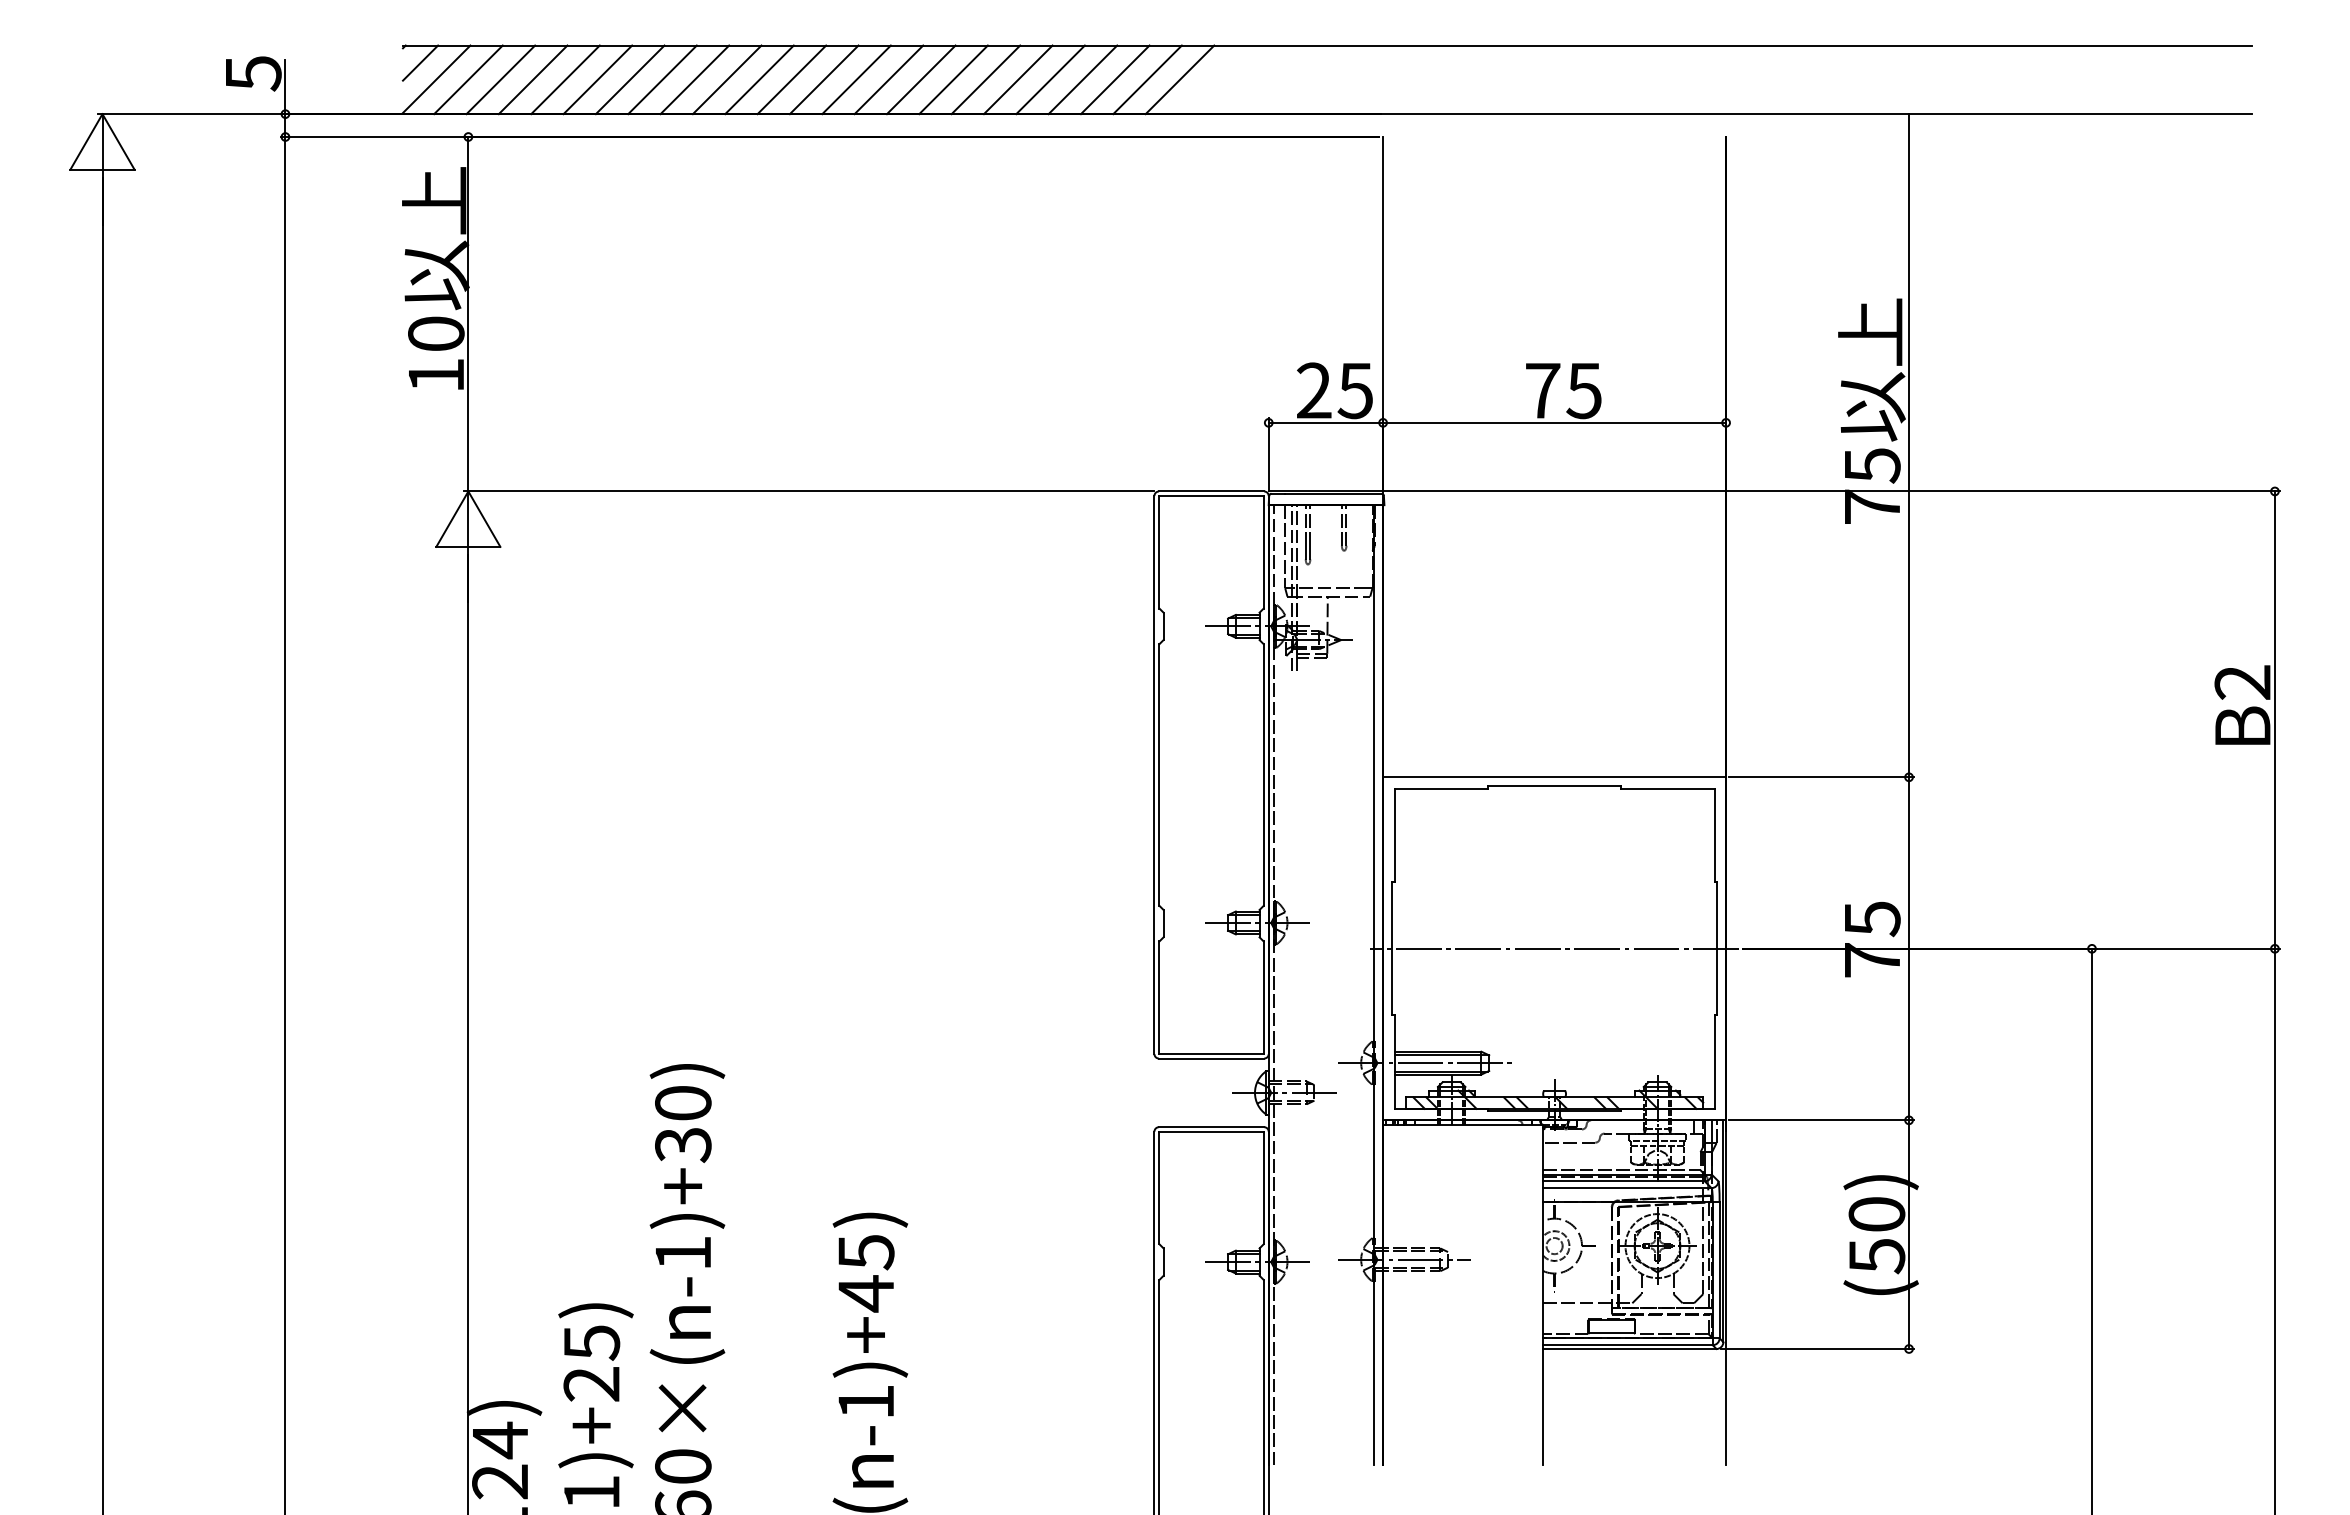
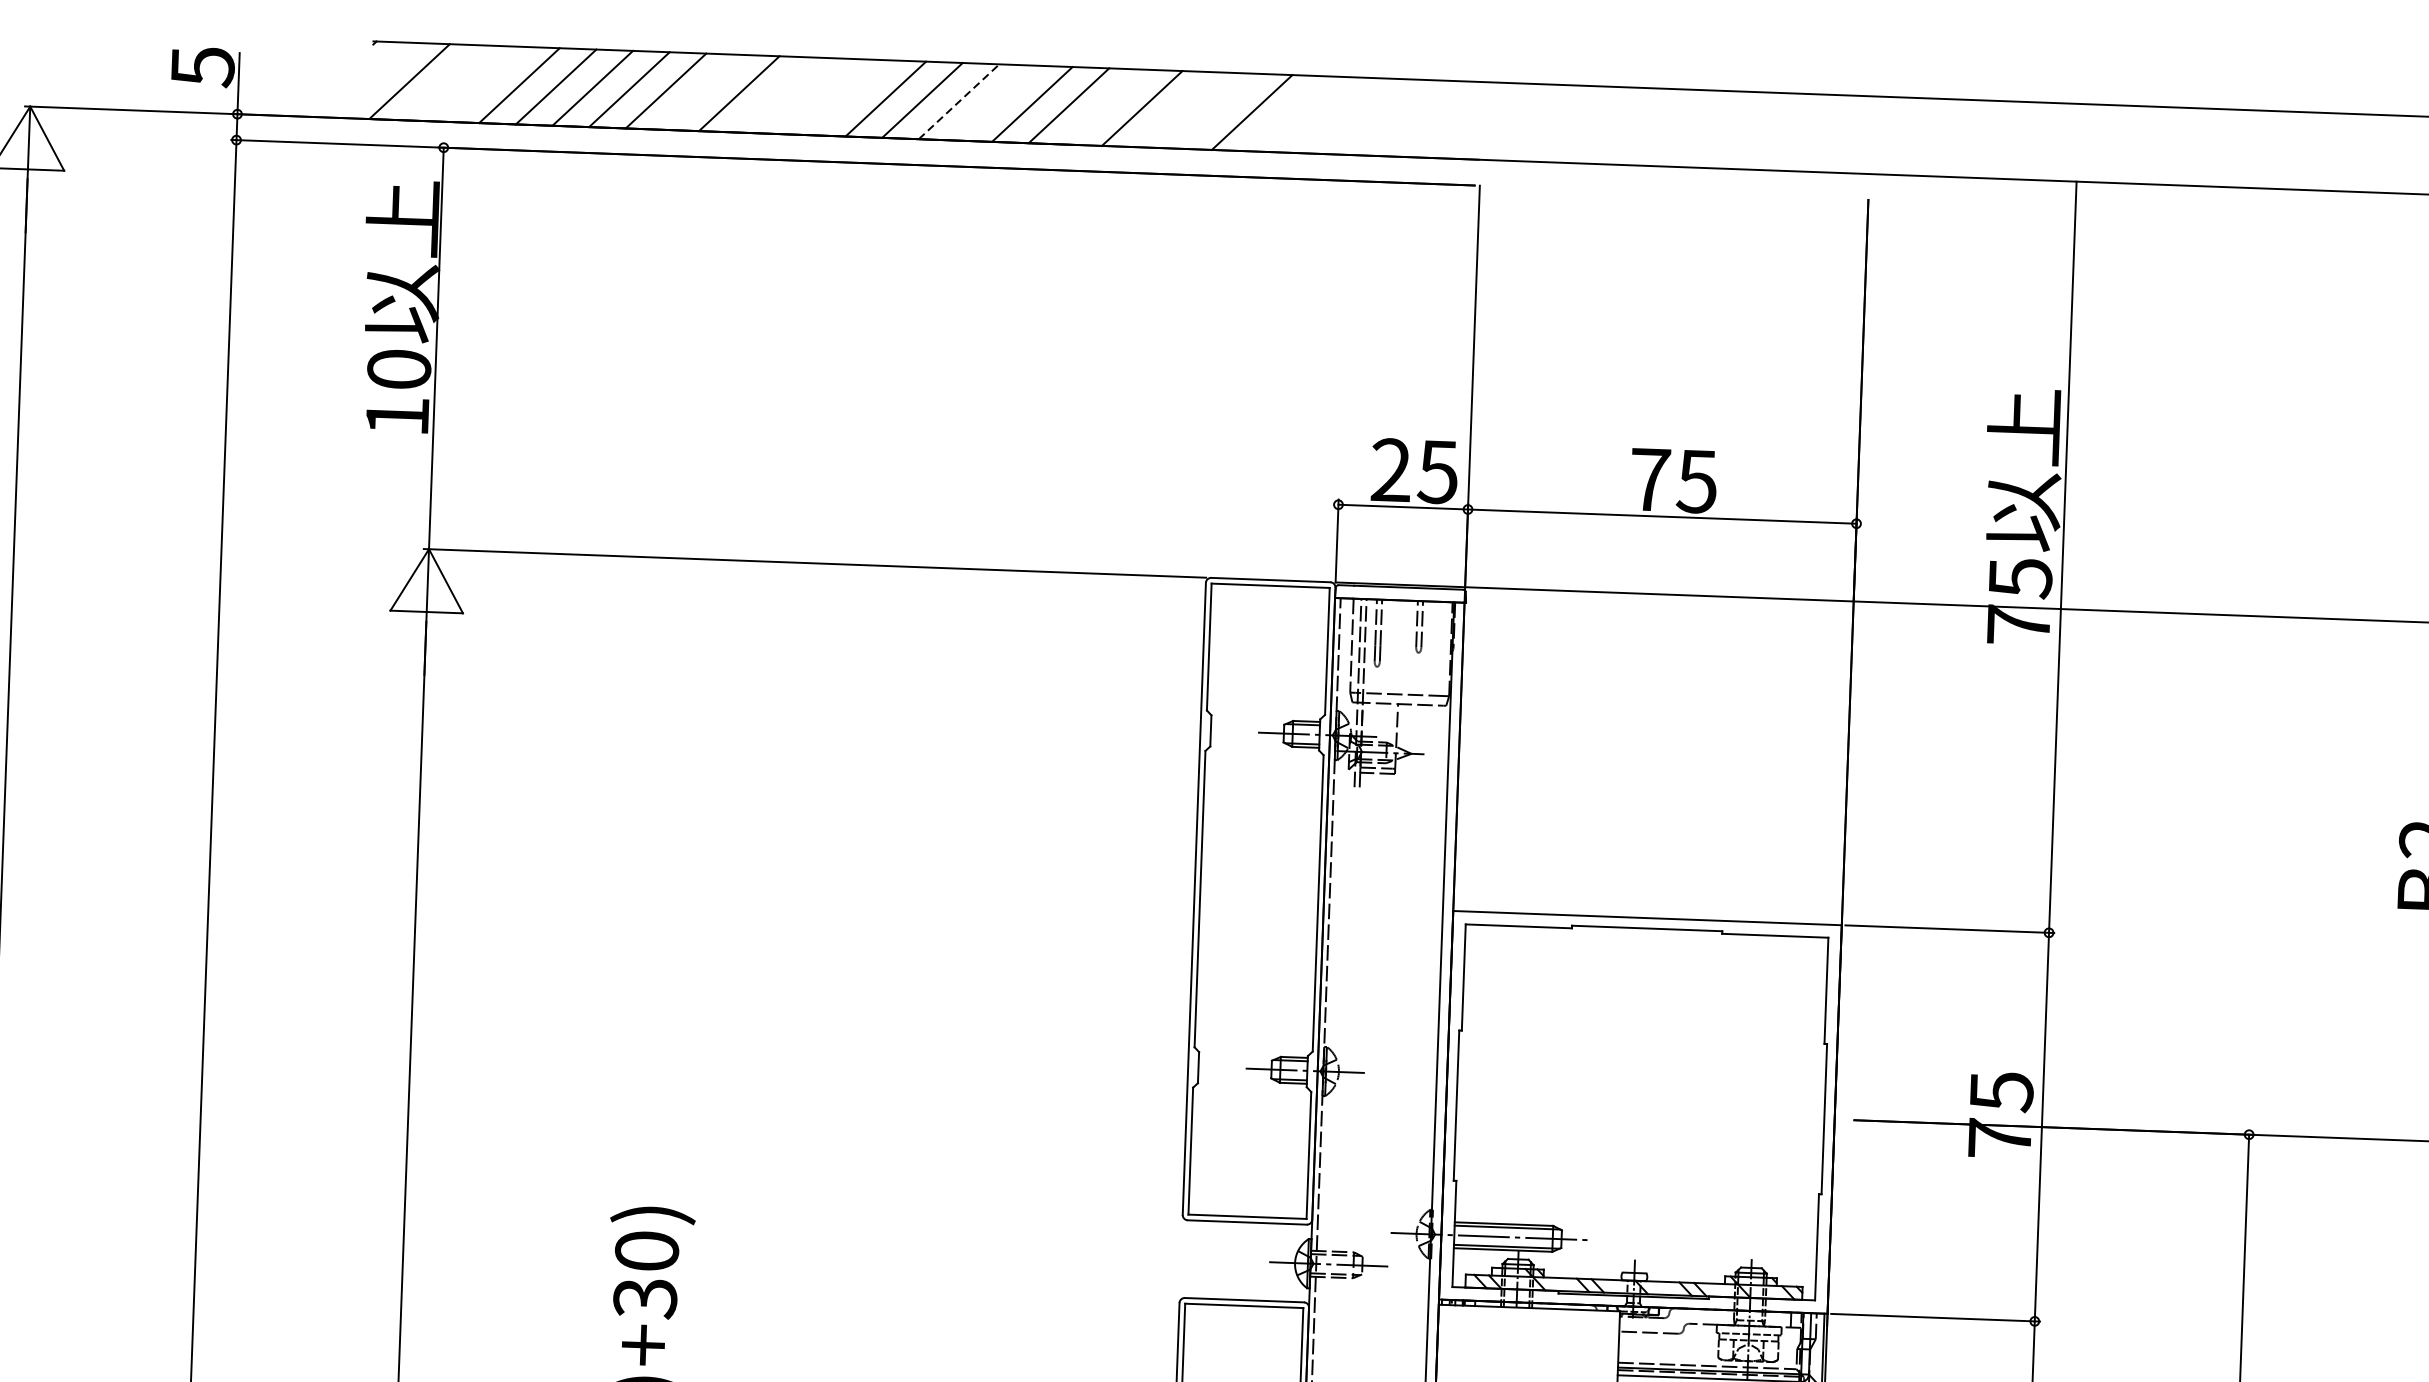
line: (420, 62) -> (392, 61), removed
line: (468, 79) -> (446, 82), removed
line: (500, 79) -> (482, 83), removed
line: (694, 79) -> (702, 91), removed
line: (759, 79) -> (775, 94), removed
line: (791, 79) -> (812, 95), removed
line: (823, 79) -> (848, 97), removed
line: (921, 79) -> (959, 101), solid -> dashed
line: (953, 79) -> (995, 102), removed
line: (1050, 79) -> (1105, 106), removed
line: (1114, 79) -> (1178, 109), removed
line: (1147, 79) -> (1215, 110), removed
line: (1554, 948) -> (1640, 1112), removed

